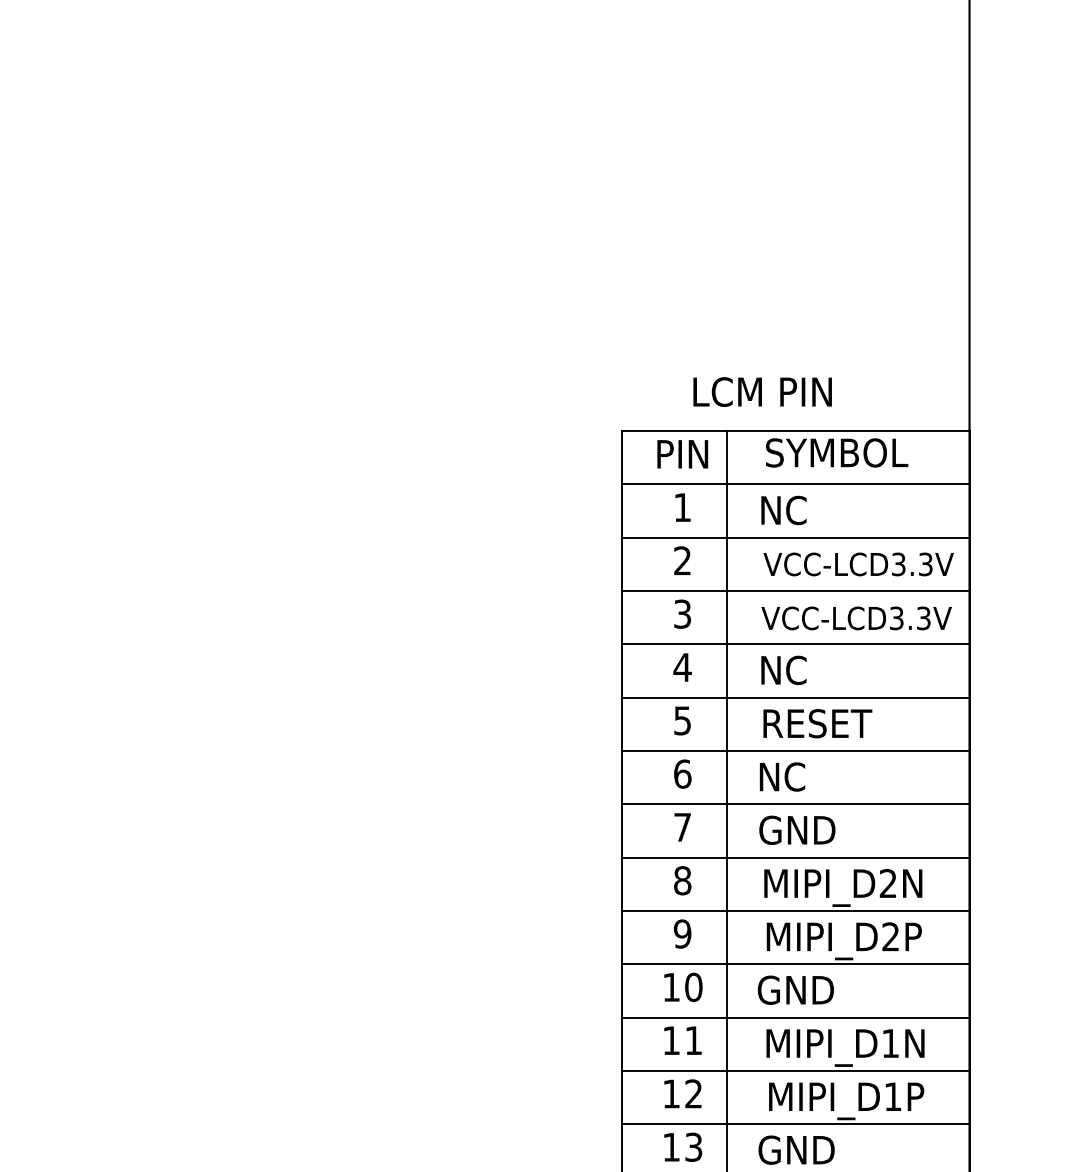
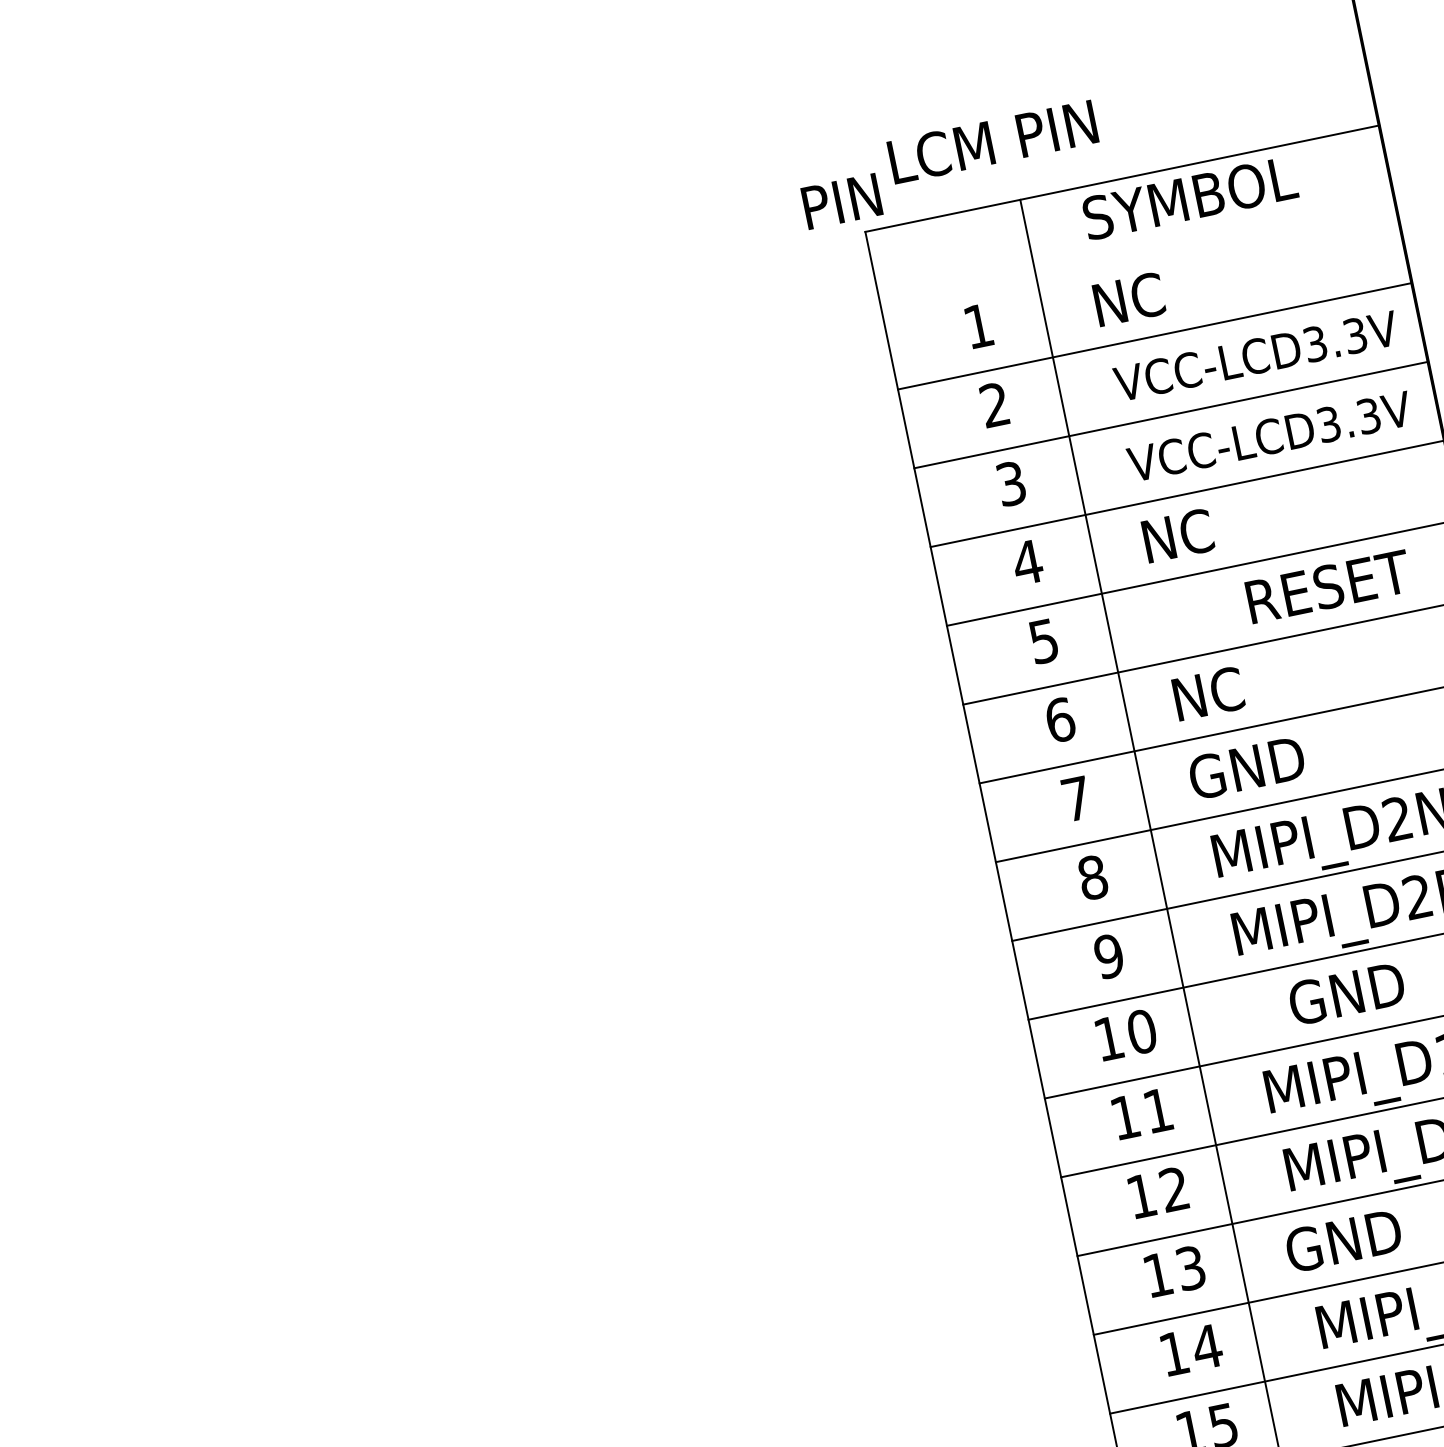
text: (762, 391) -> (992, 141), moved
text: (682, 454) -> (841, 201), moved
line: (795, 484) -> (1138, 257), removed
text: (817, 723) -> (1328, 586), moved
text: (795, 989) -> (1346, 992), moved

